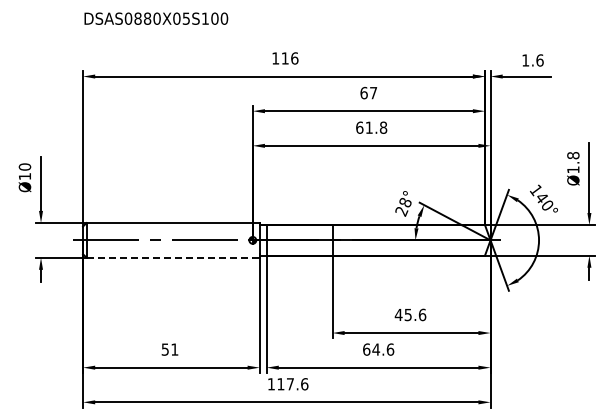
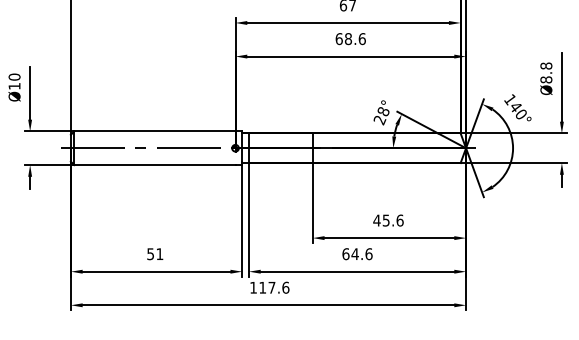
text: (376, 127) -> (355, 38), 61.8 -> 68.6
text: (573, 169) -> (546, 79), Ø1.8 -> Ø8.8
line: (170, 257) -> (155, 164), dashed -> solid

